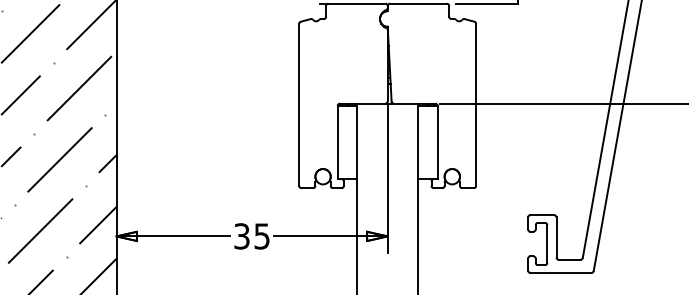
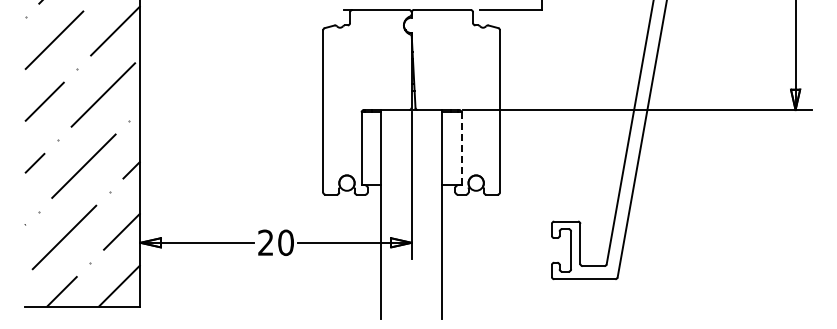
line: (437, 142) -> (461, 148), solid -> dashed
text: (251, 236) -> (275, 242), 35 -> 20

